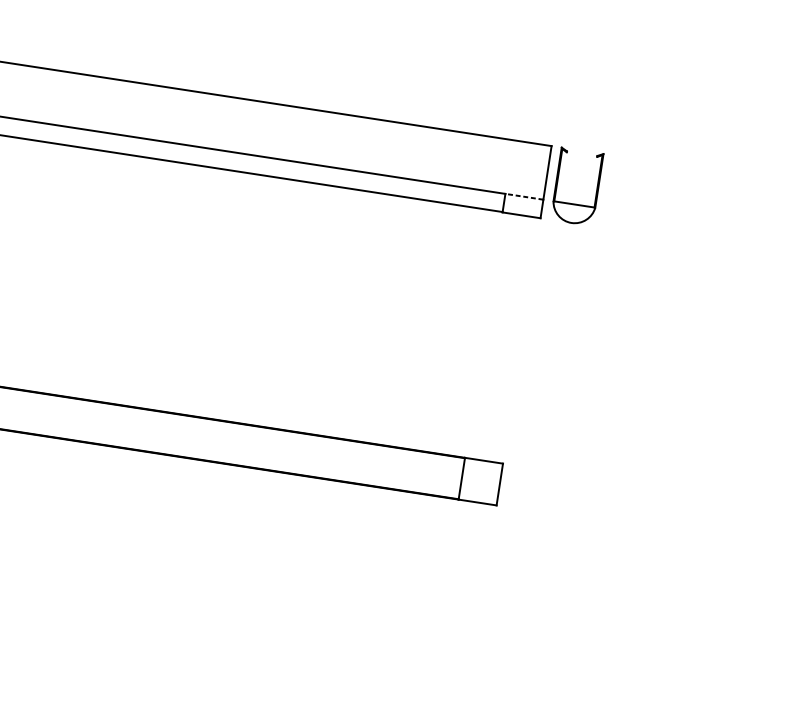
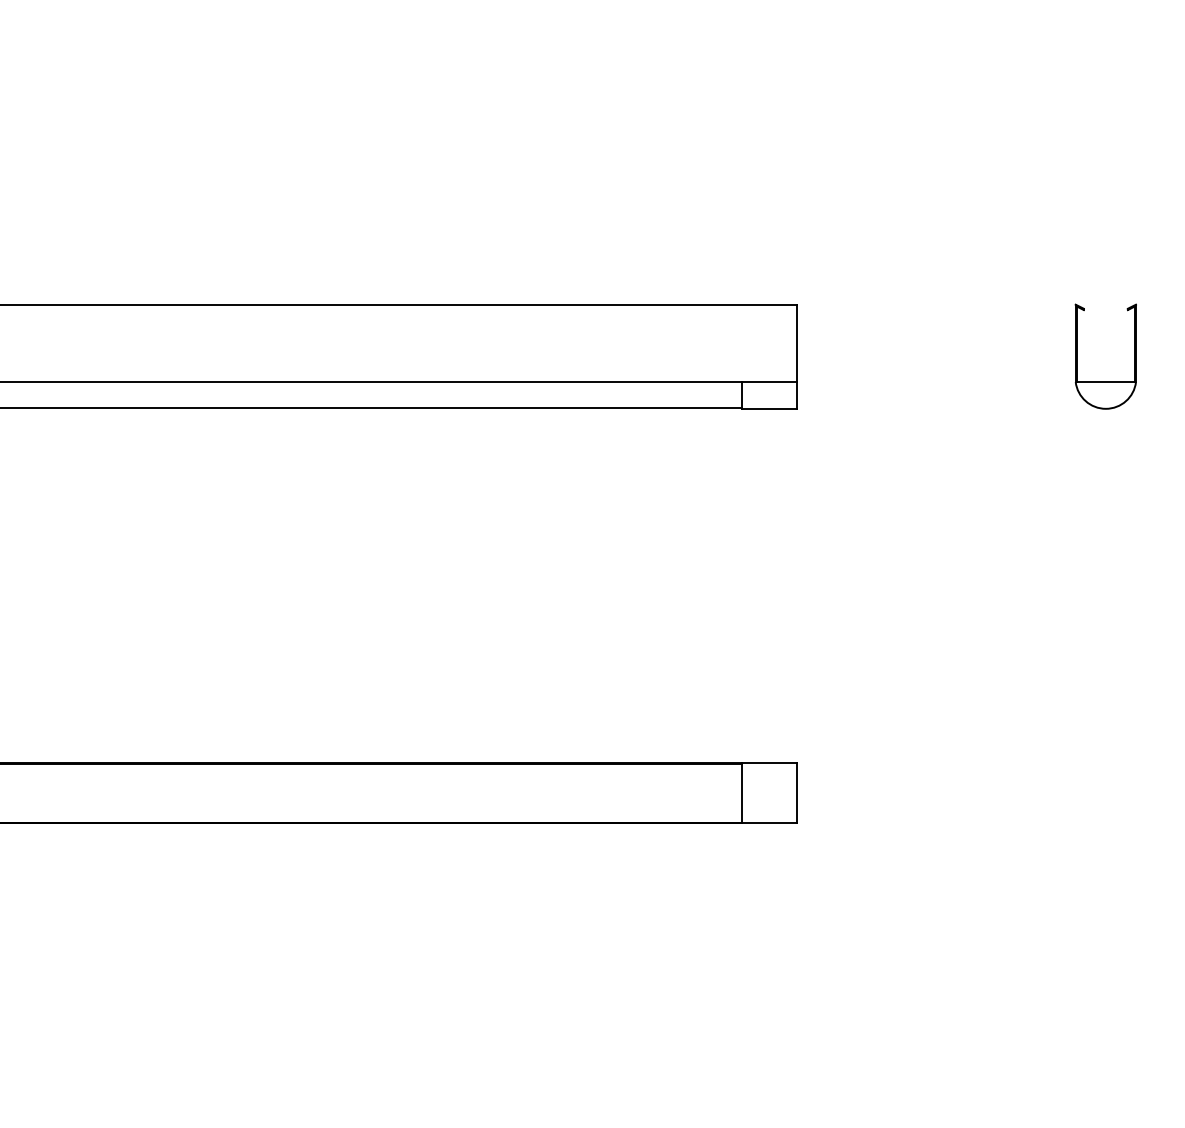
line: (524, 197) -> (769, 382), dashed -> solid
part: (574, 204) -> (1105, 381), moved

